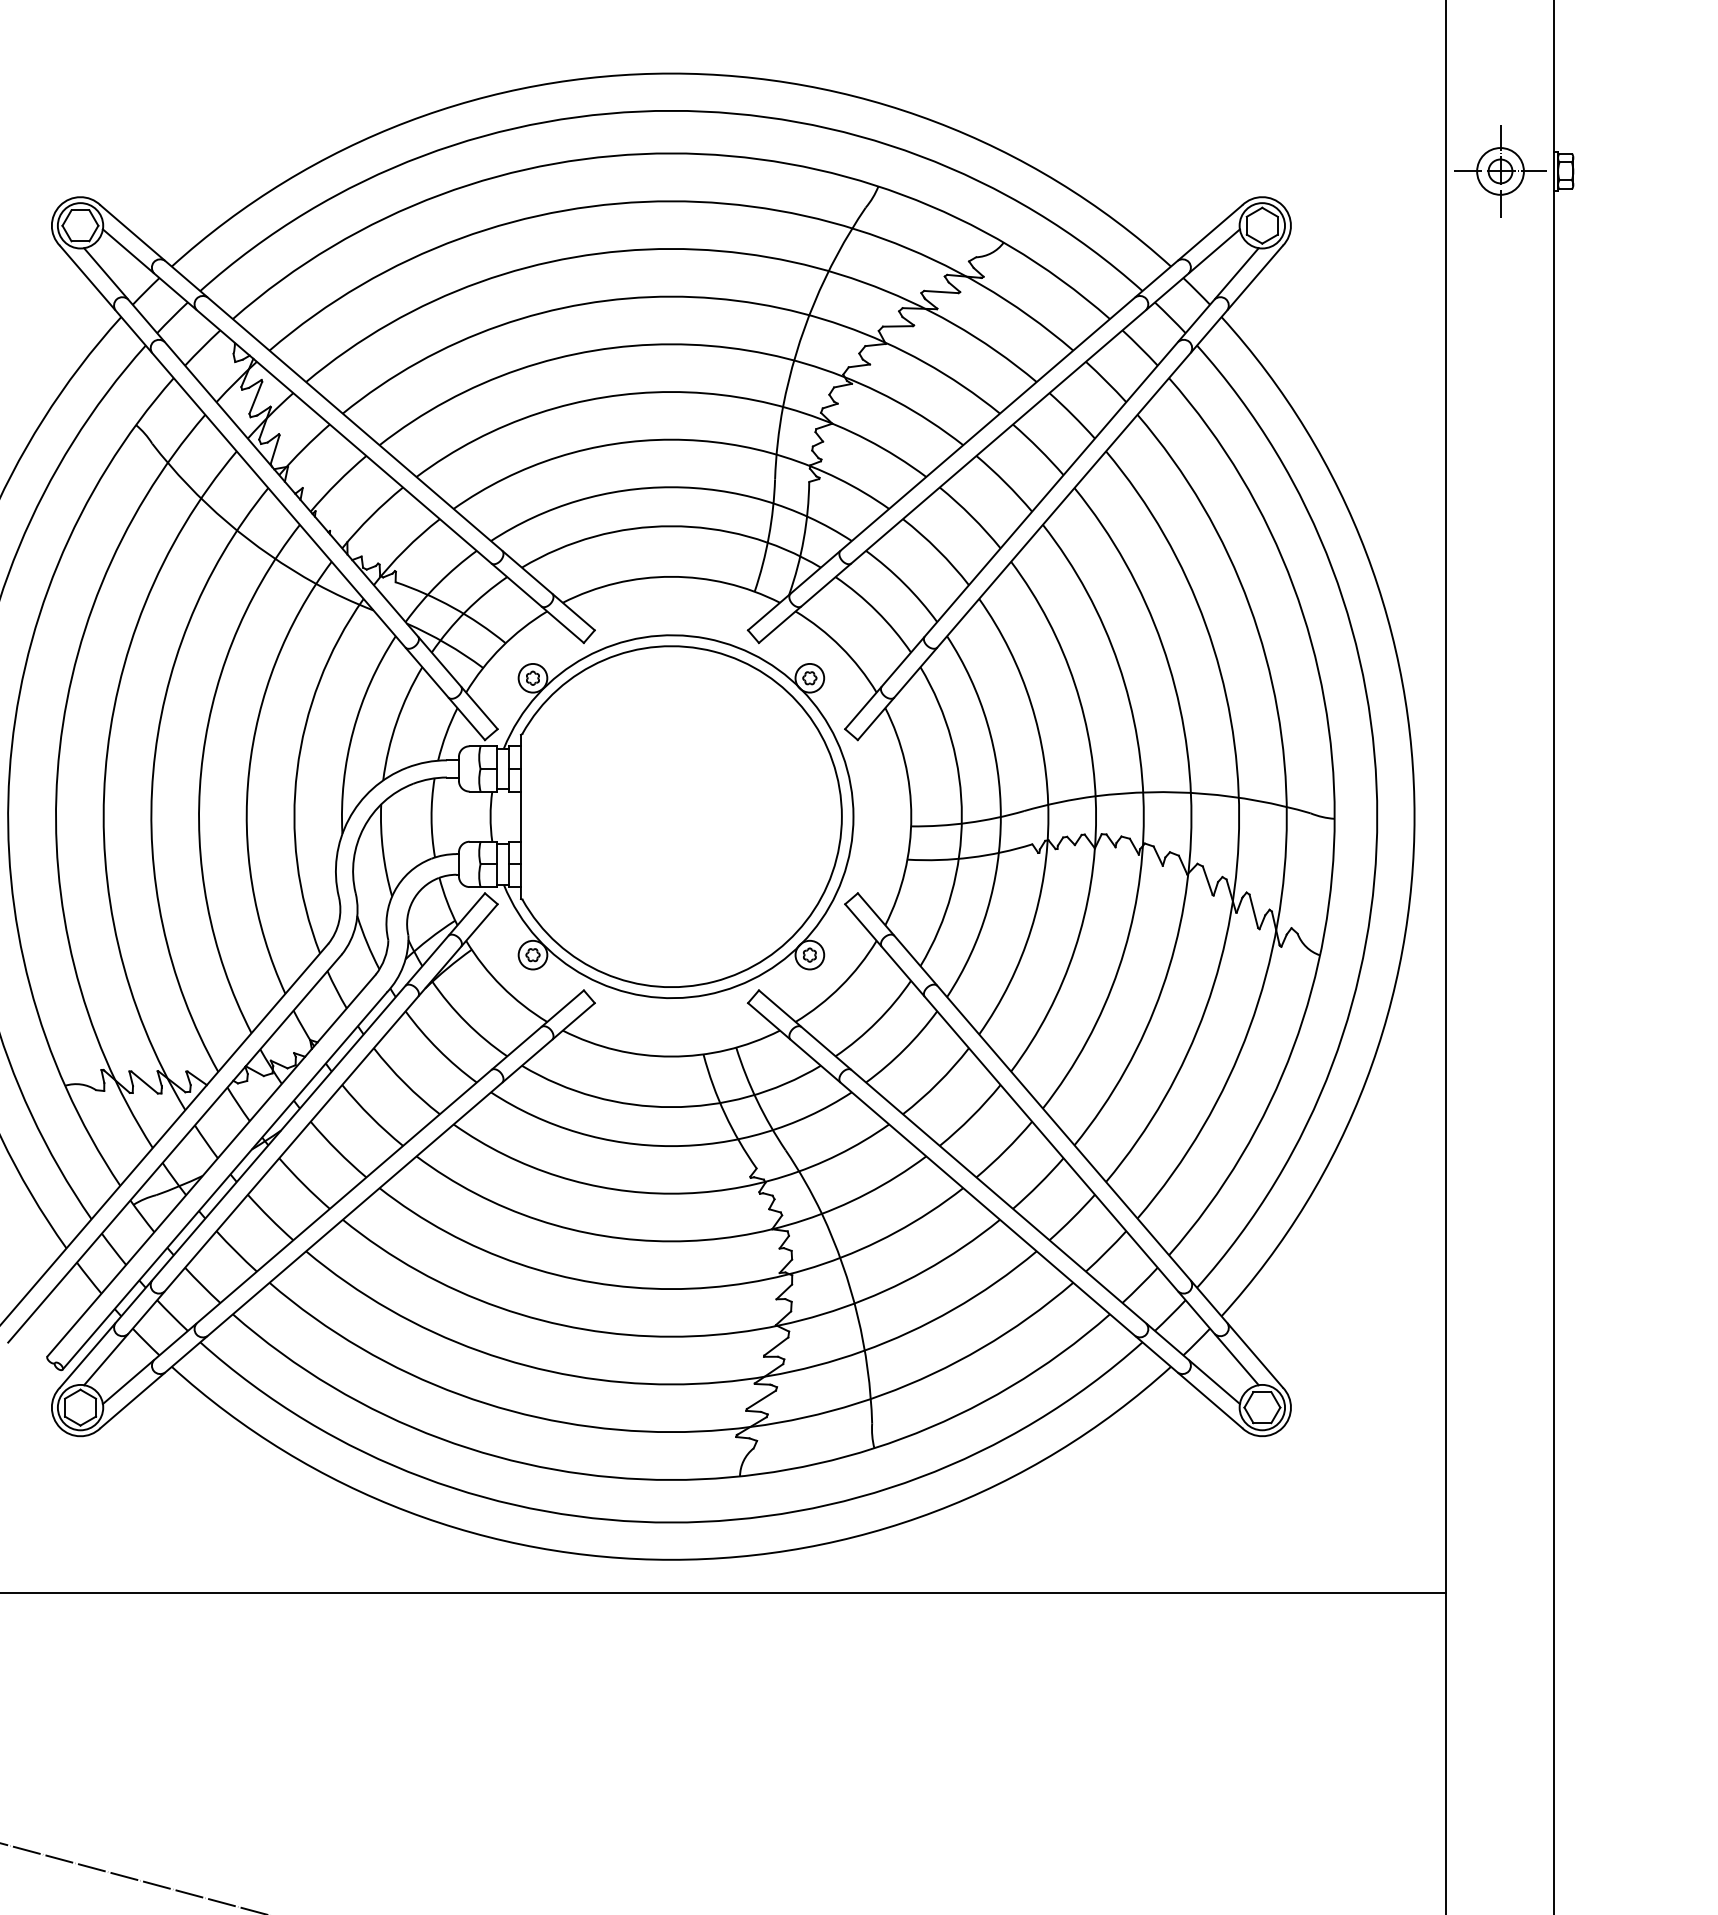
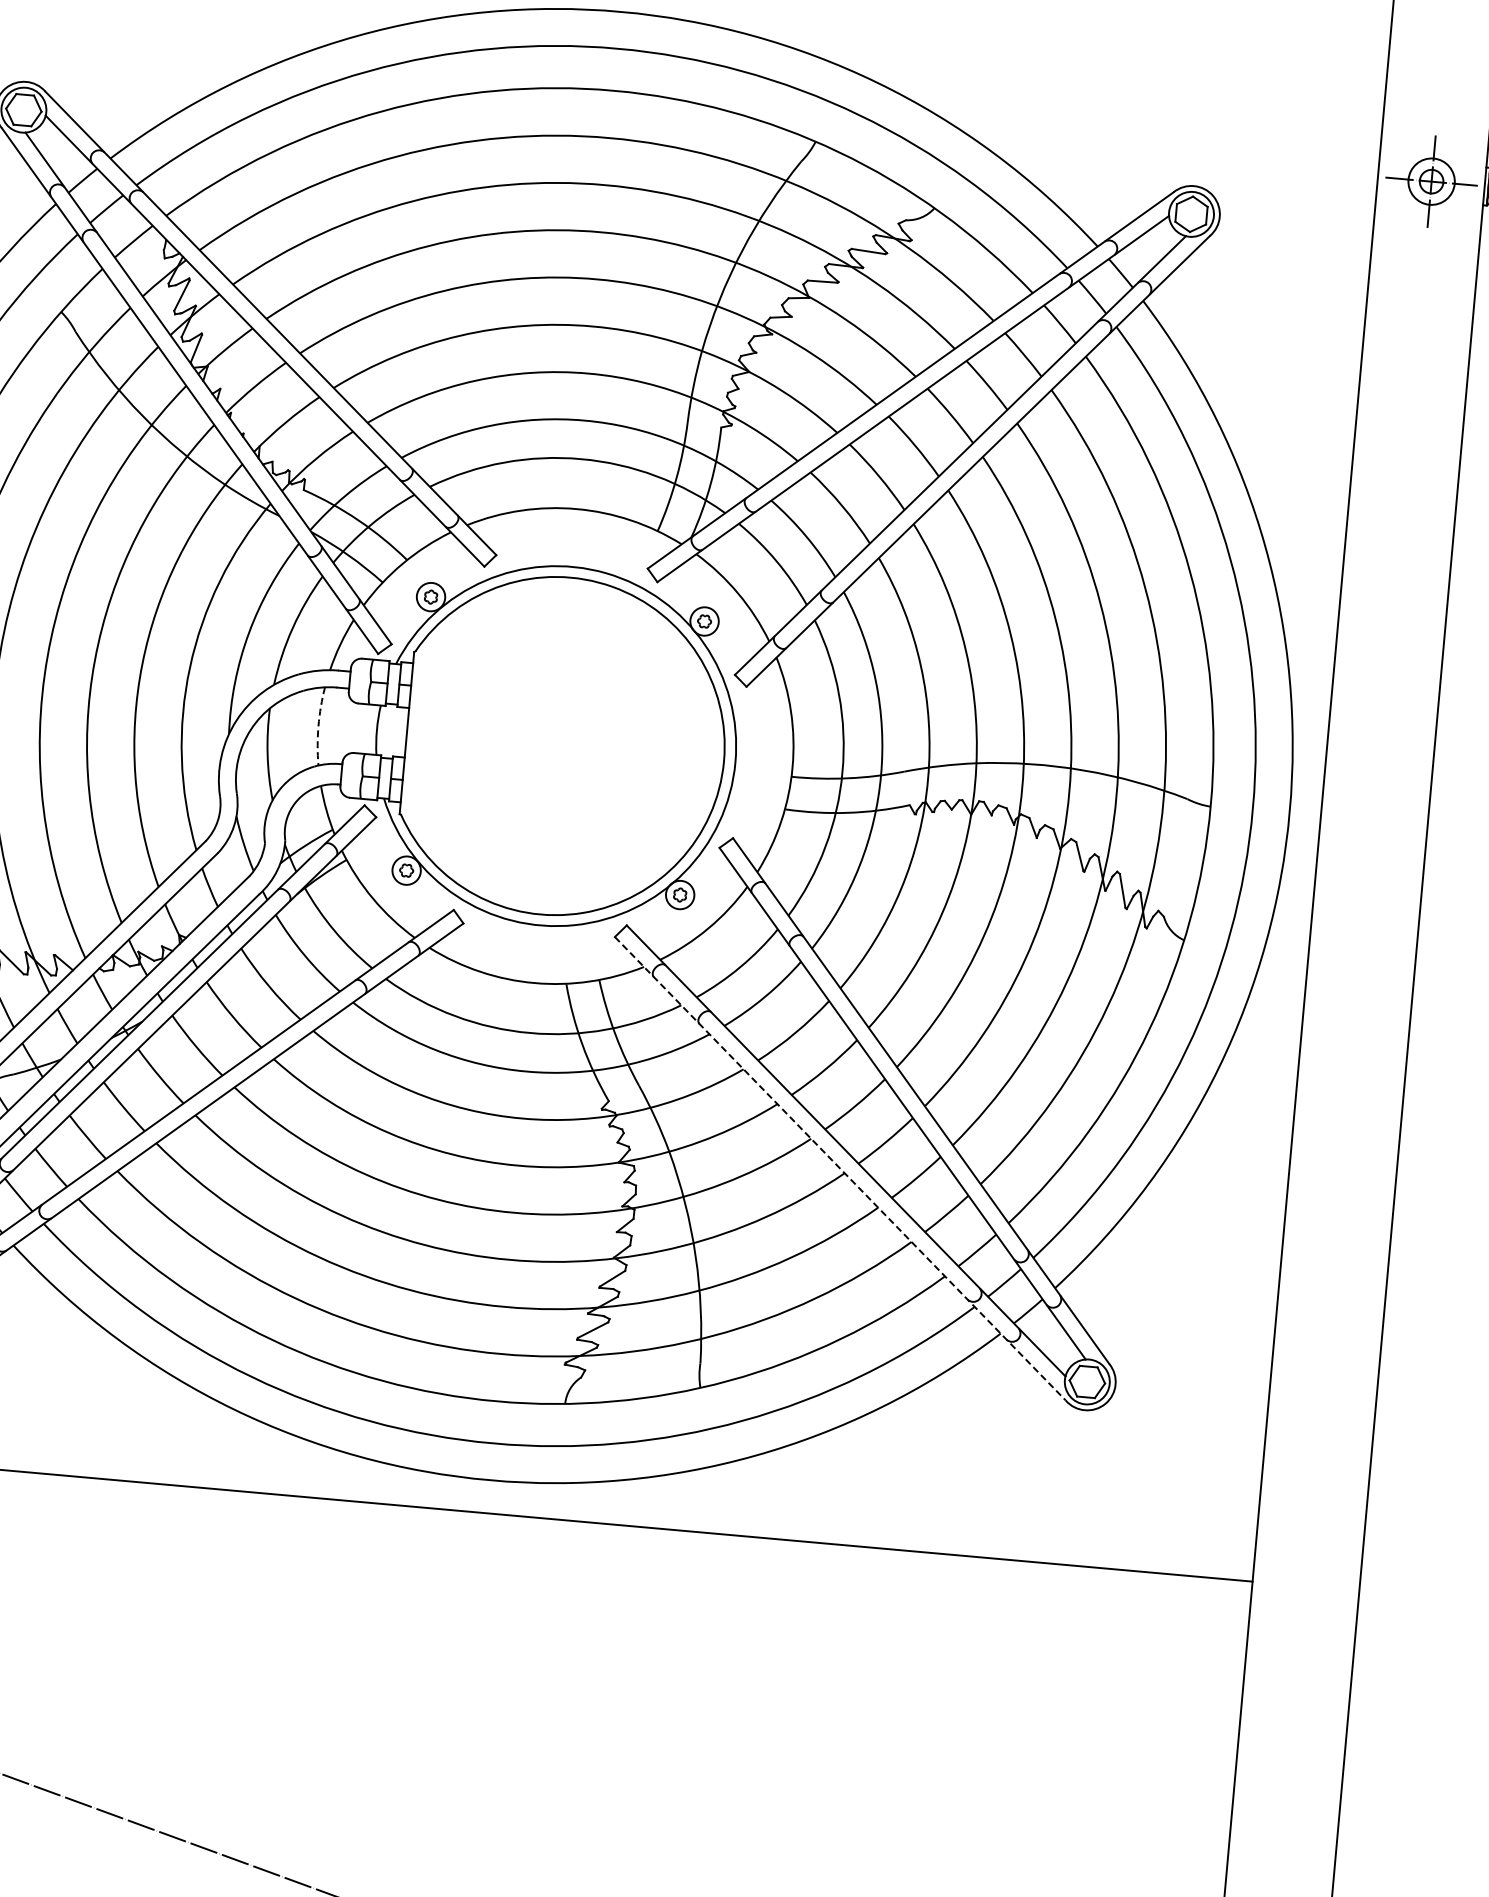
arc: (431, 817) -> (318, 725), solid -> dashed
line: (995, 1215) -> (840, 1168), solid -> dashed

